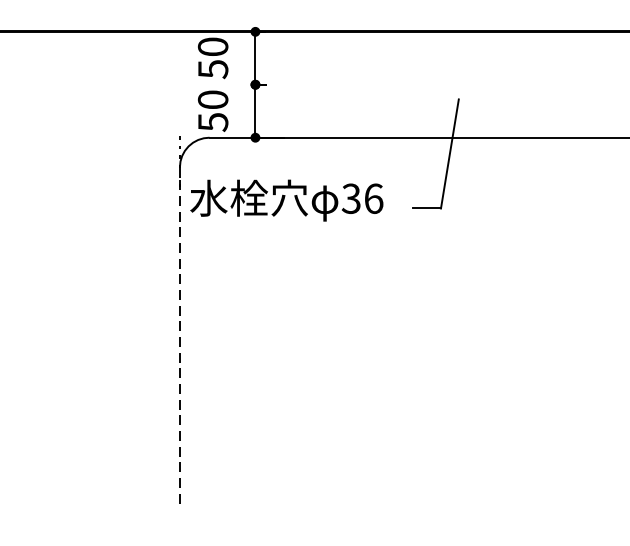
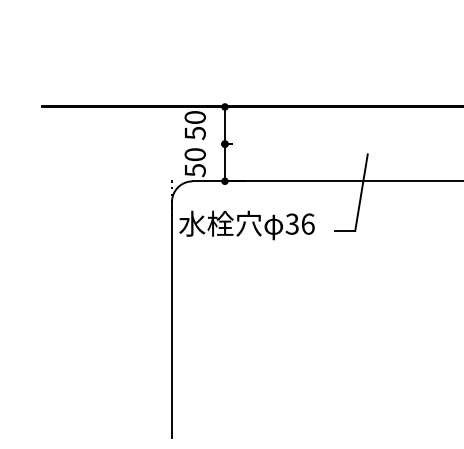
line: (179, 334) -> (171, 319), dashed -> solid

